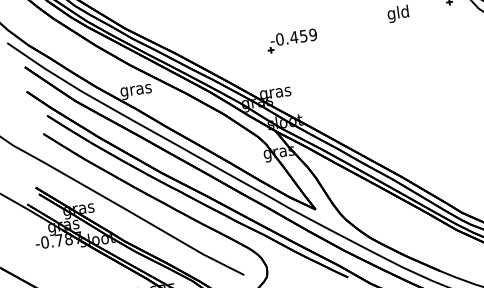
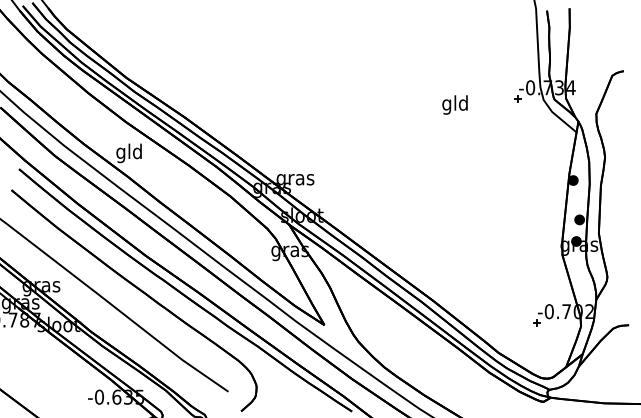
part: (291, 40) -> (323, 119), removed
text: (136, 90) -> (129, 153), gras -> gld

